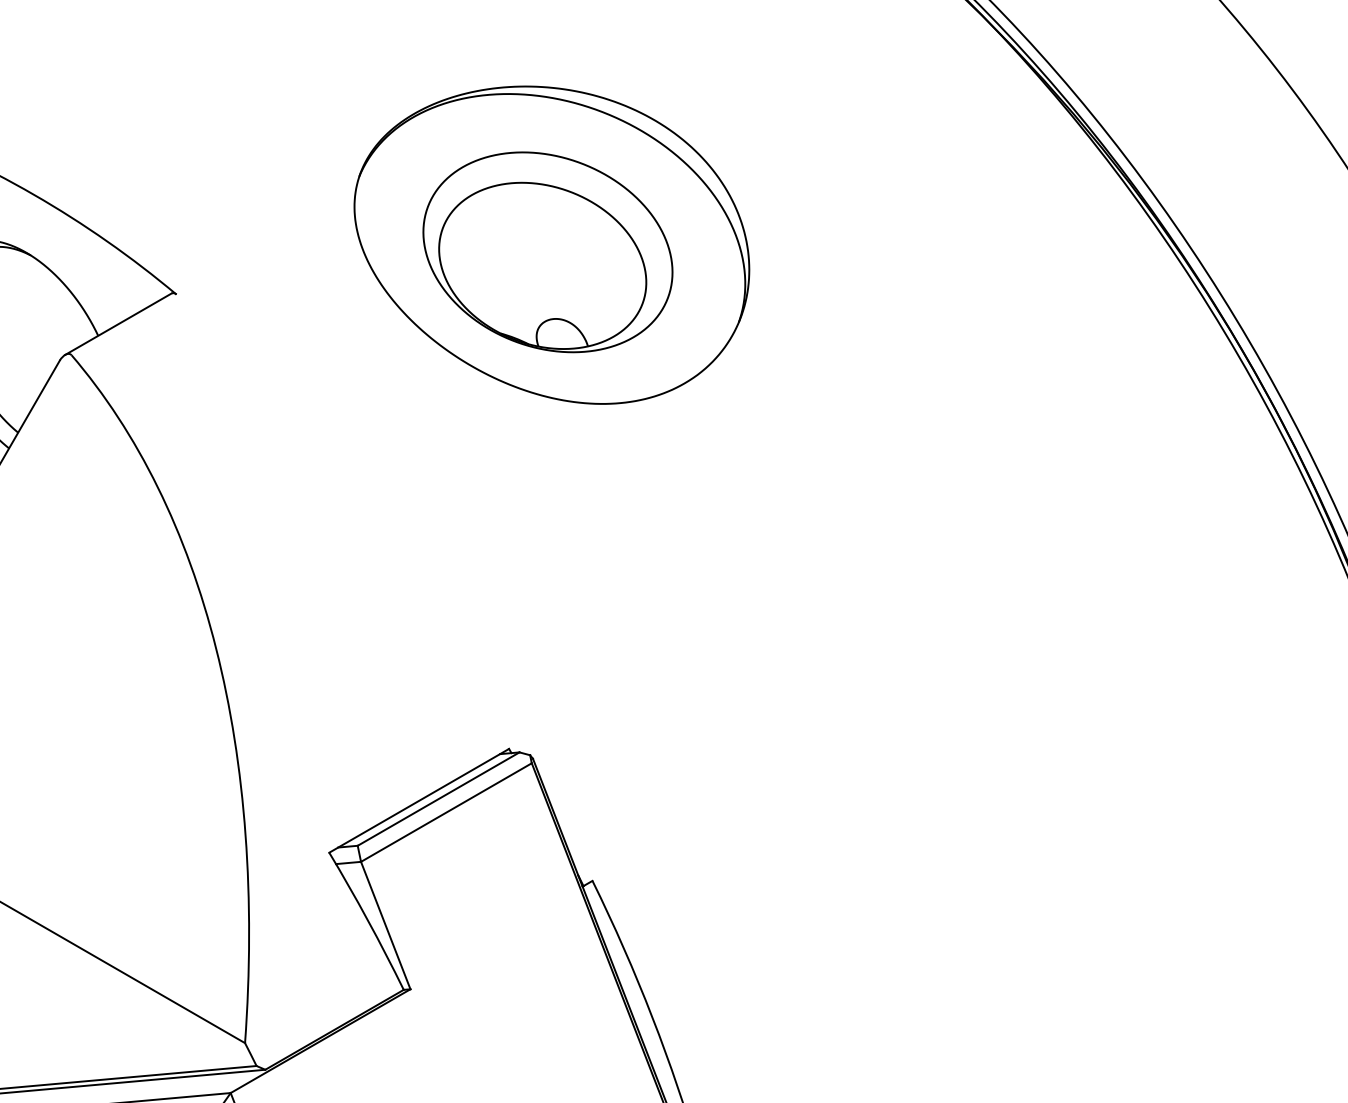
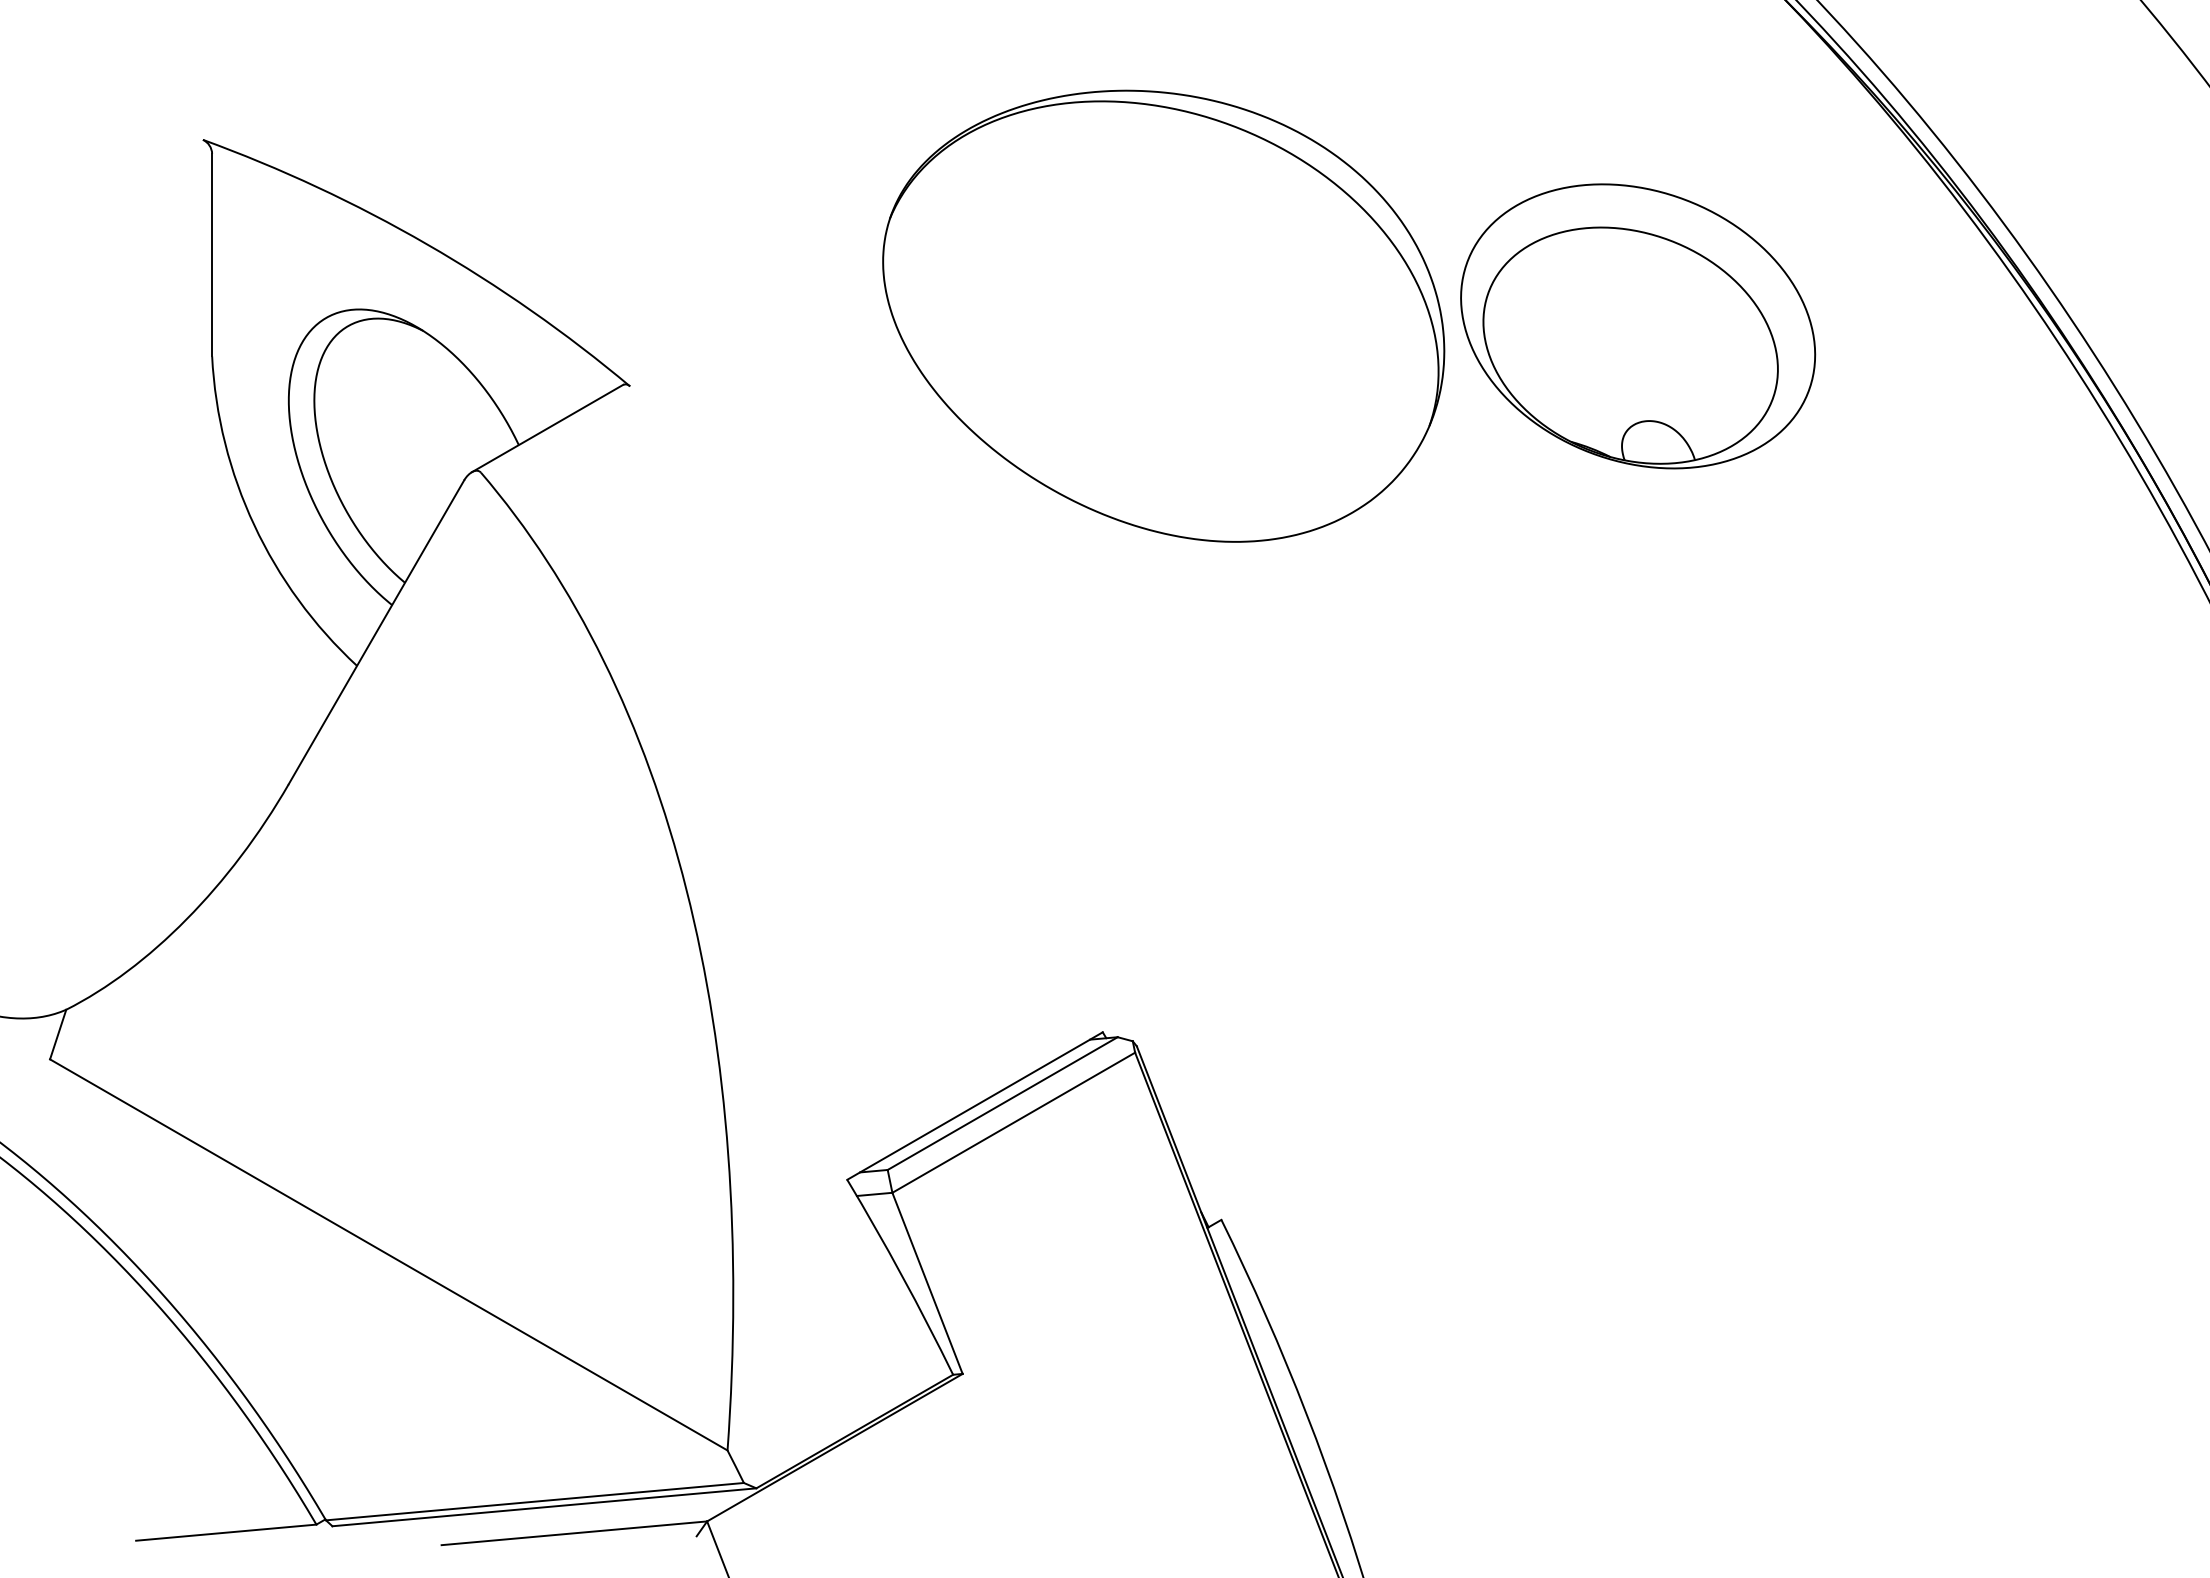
part: (548, 252) -> (1638, 326), moved

